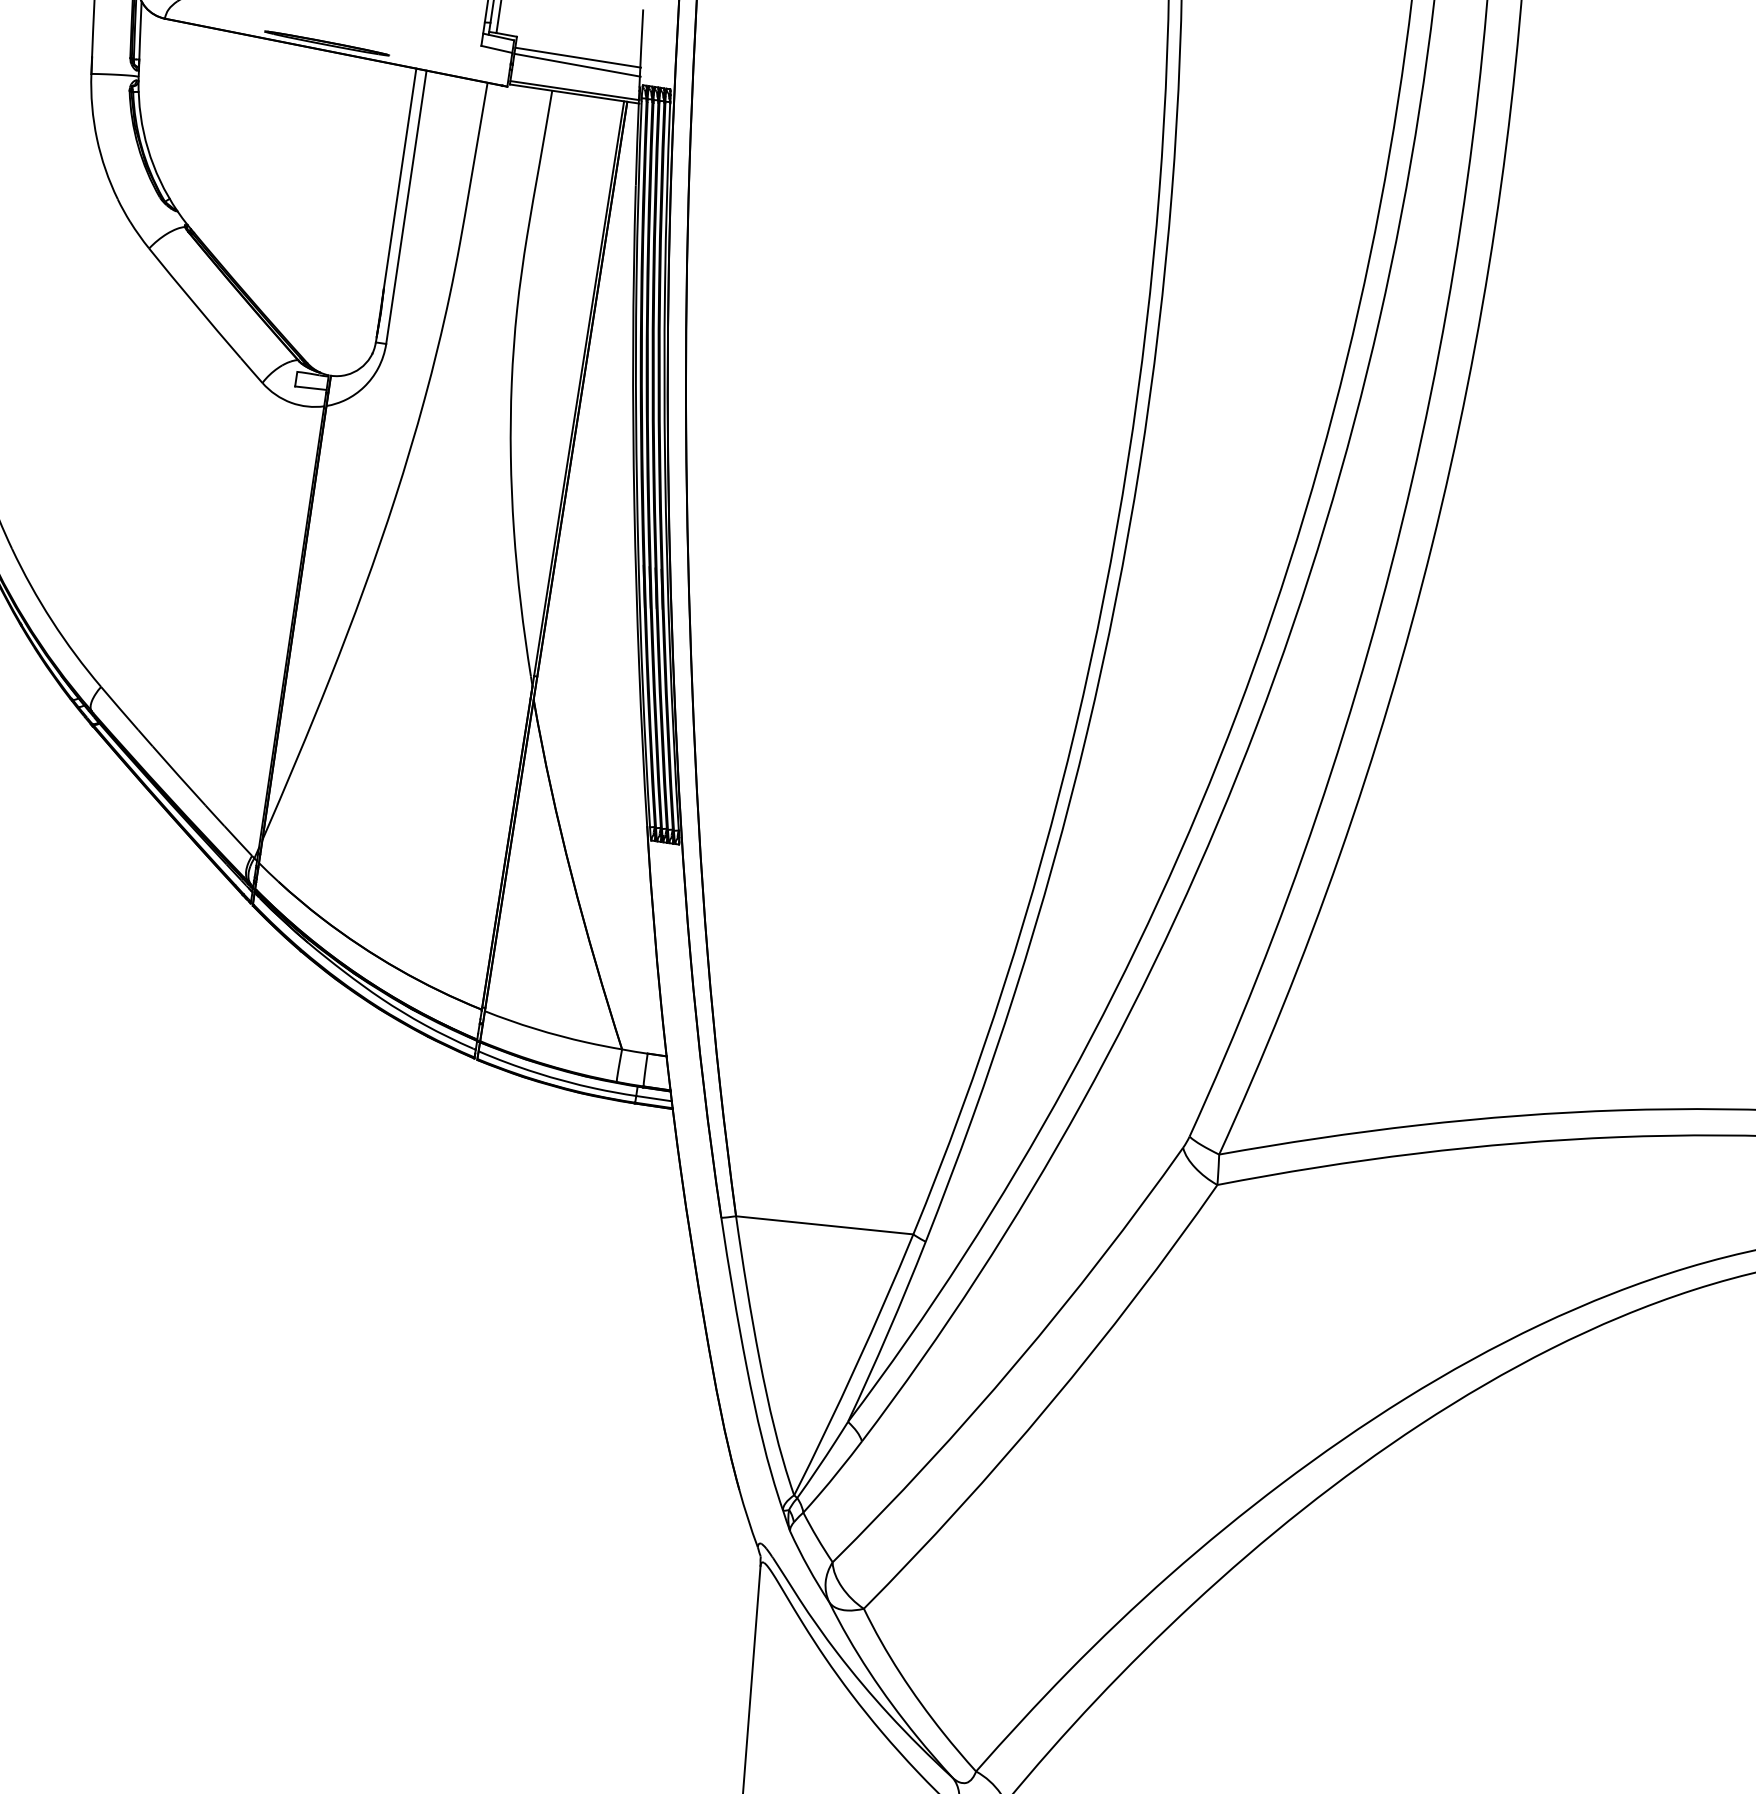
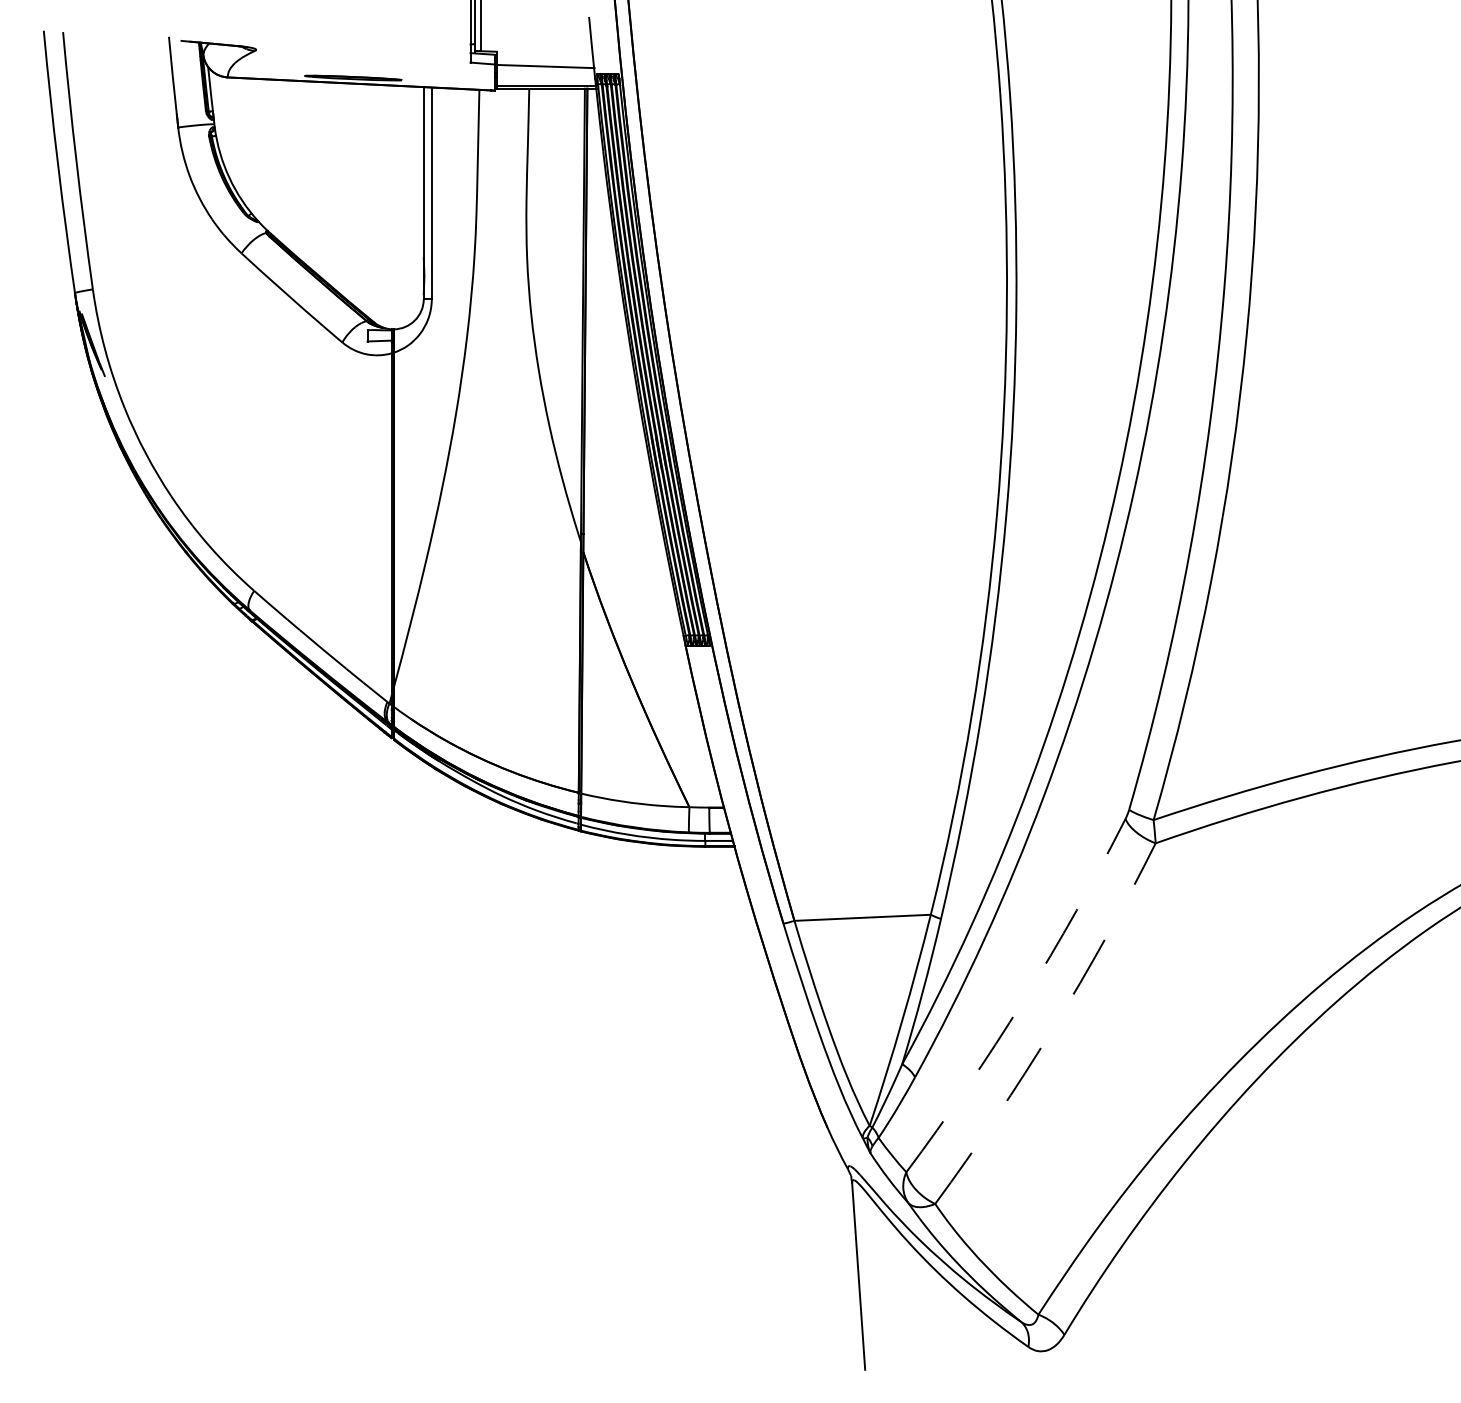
line: (577, 57) -> (544, 60), removed
arc: (1016, 1362) -> (1023, 1000), solid -> dashed
arc: (1050, 1404) -> (1053, 1028), solid -> dashed

